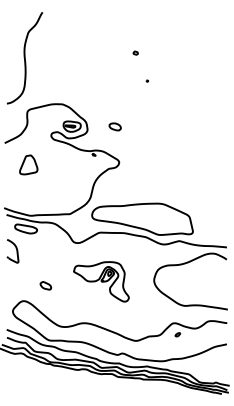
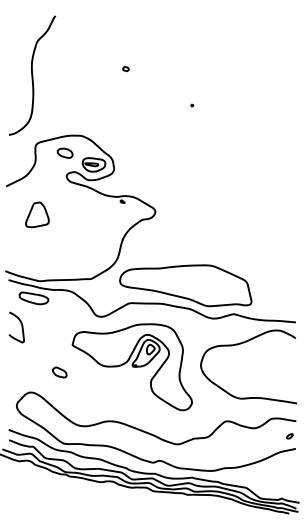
part: (135, 52) -> (125, 68), moved
part: (114, 126) -> (64, 152), moved
part: (100, 281) -> (131, 367), size x1.67
part: (177, 334) -> (289, 436), moved

